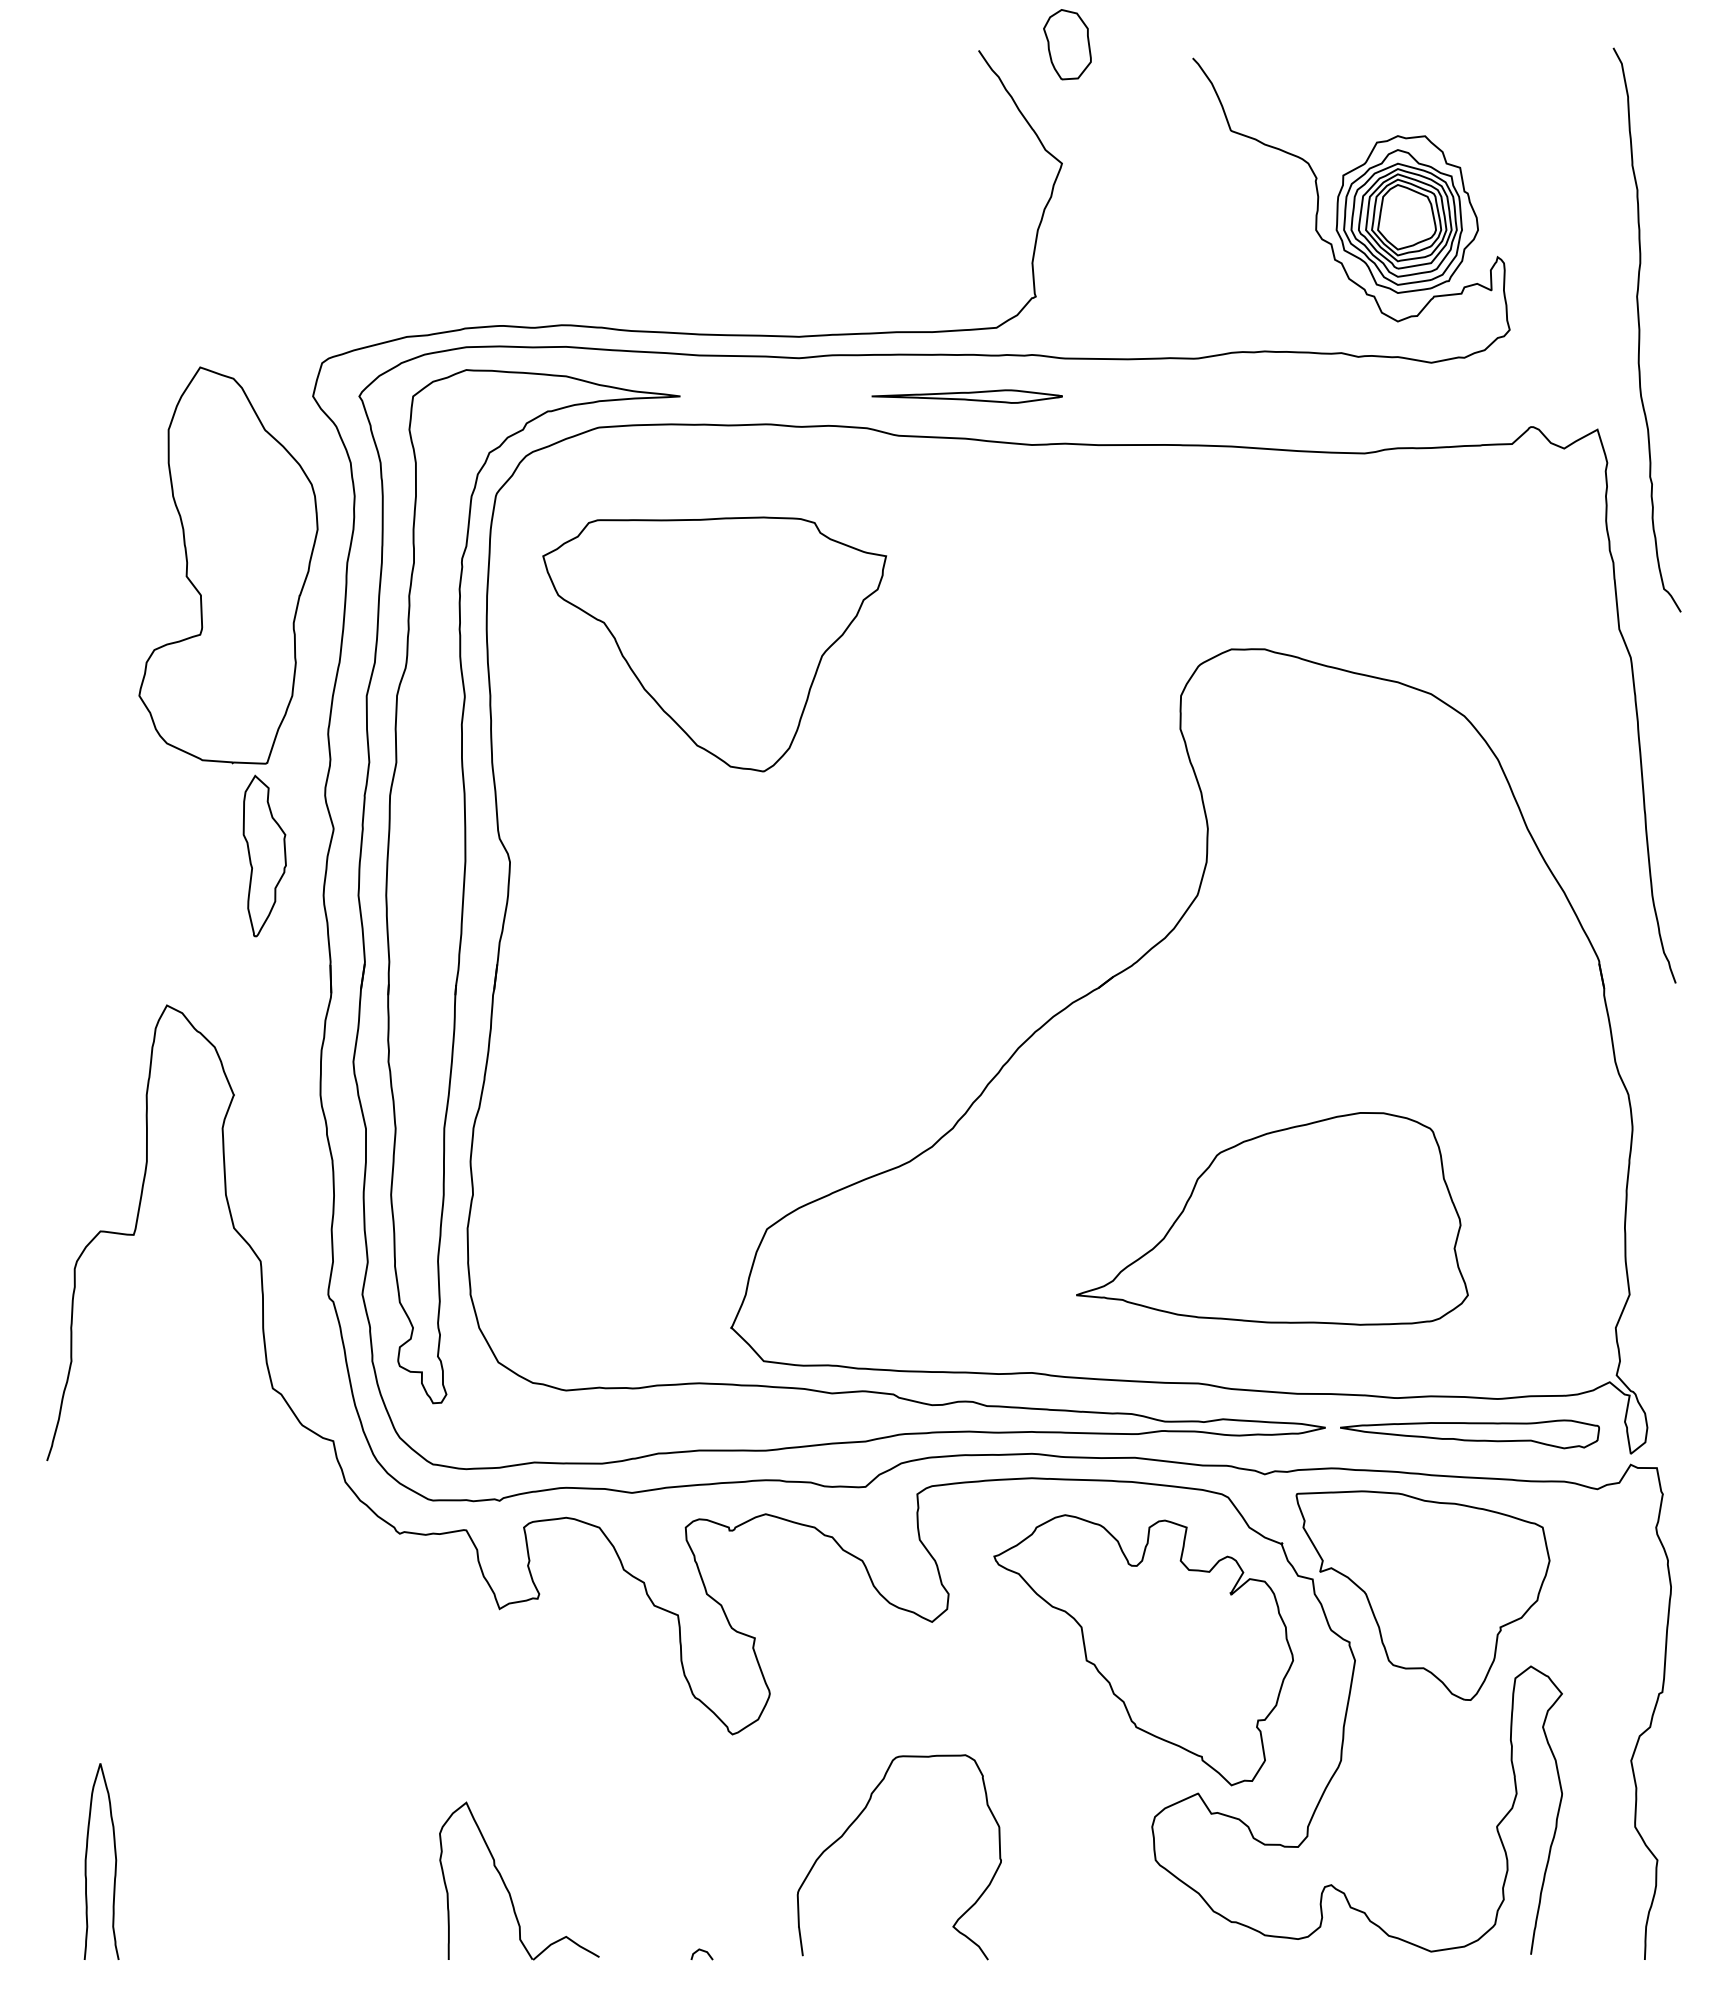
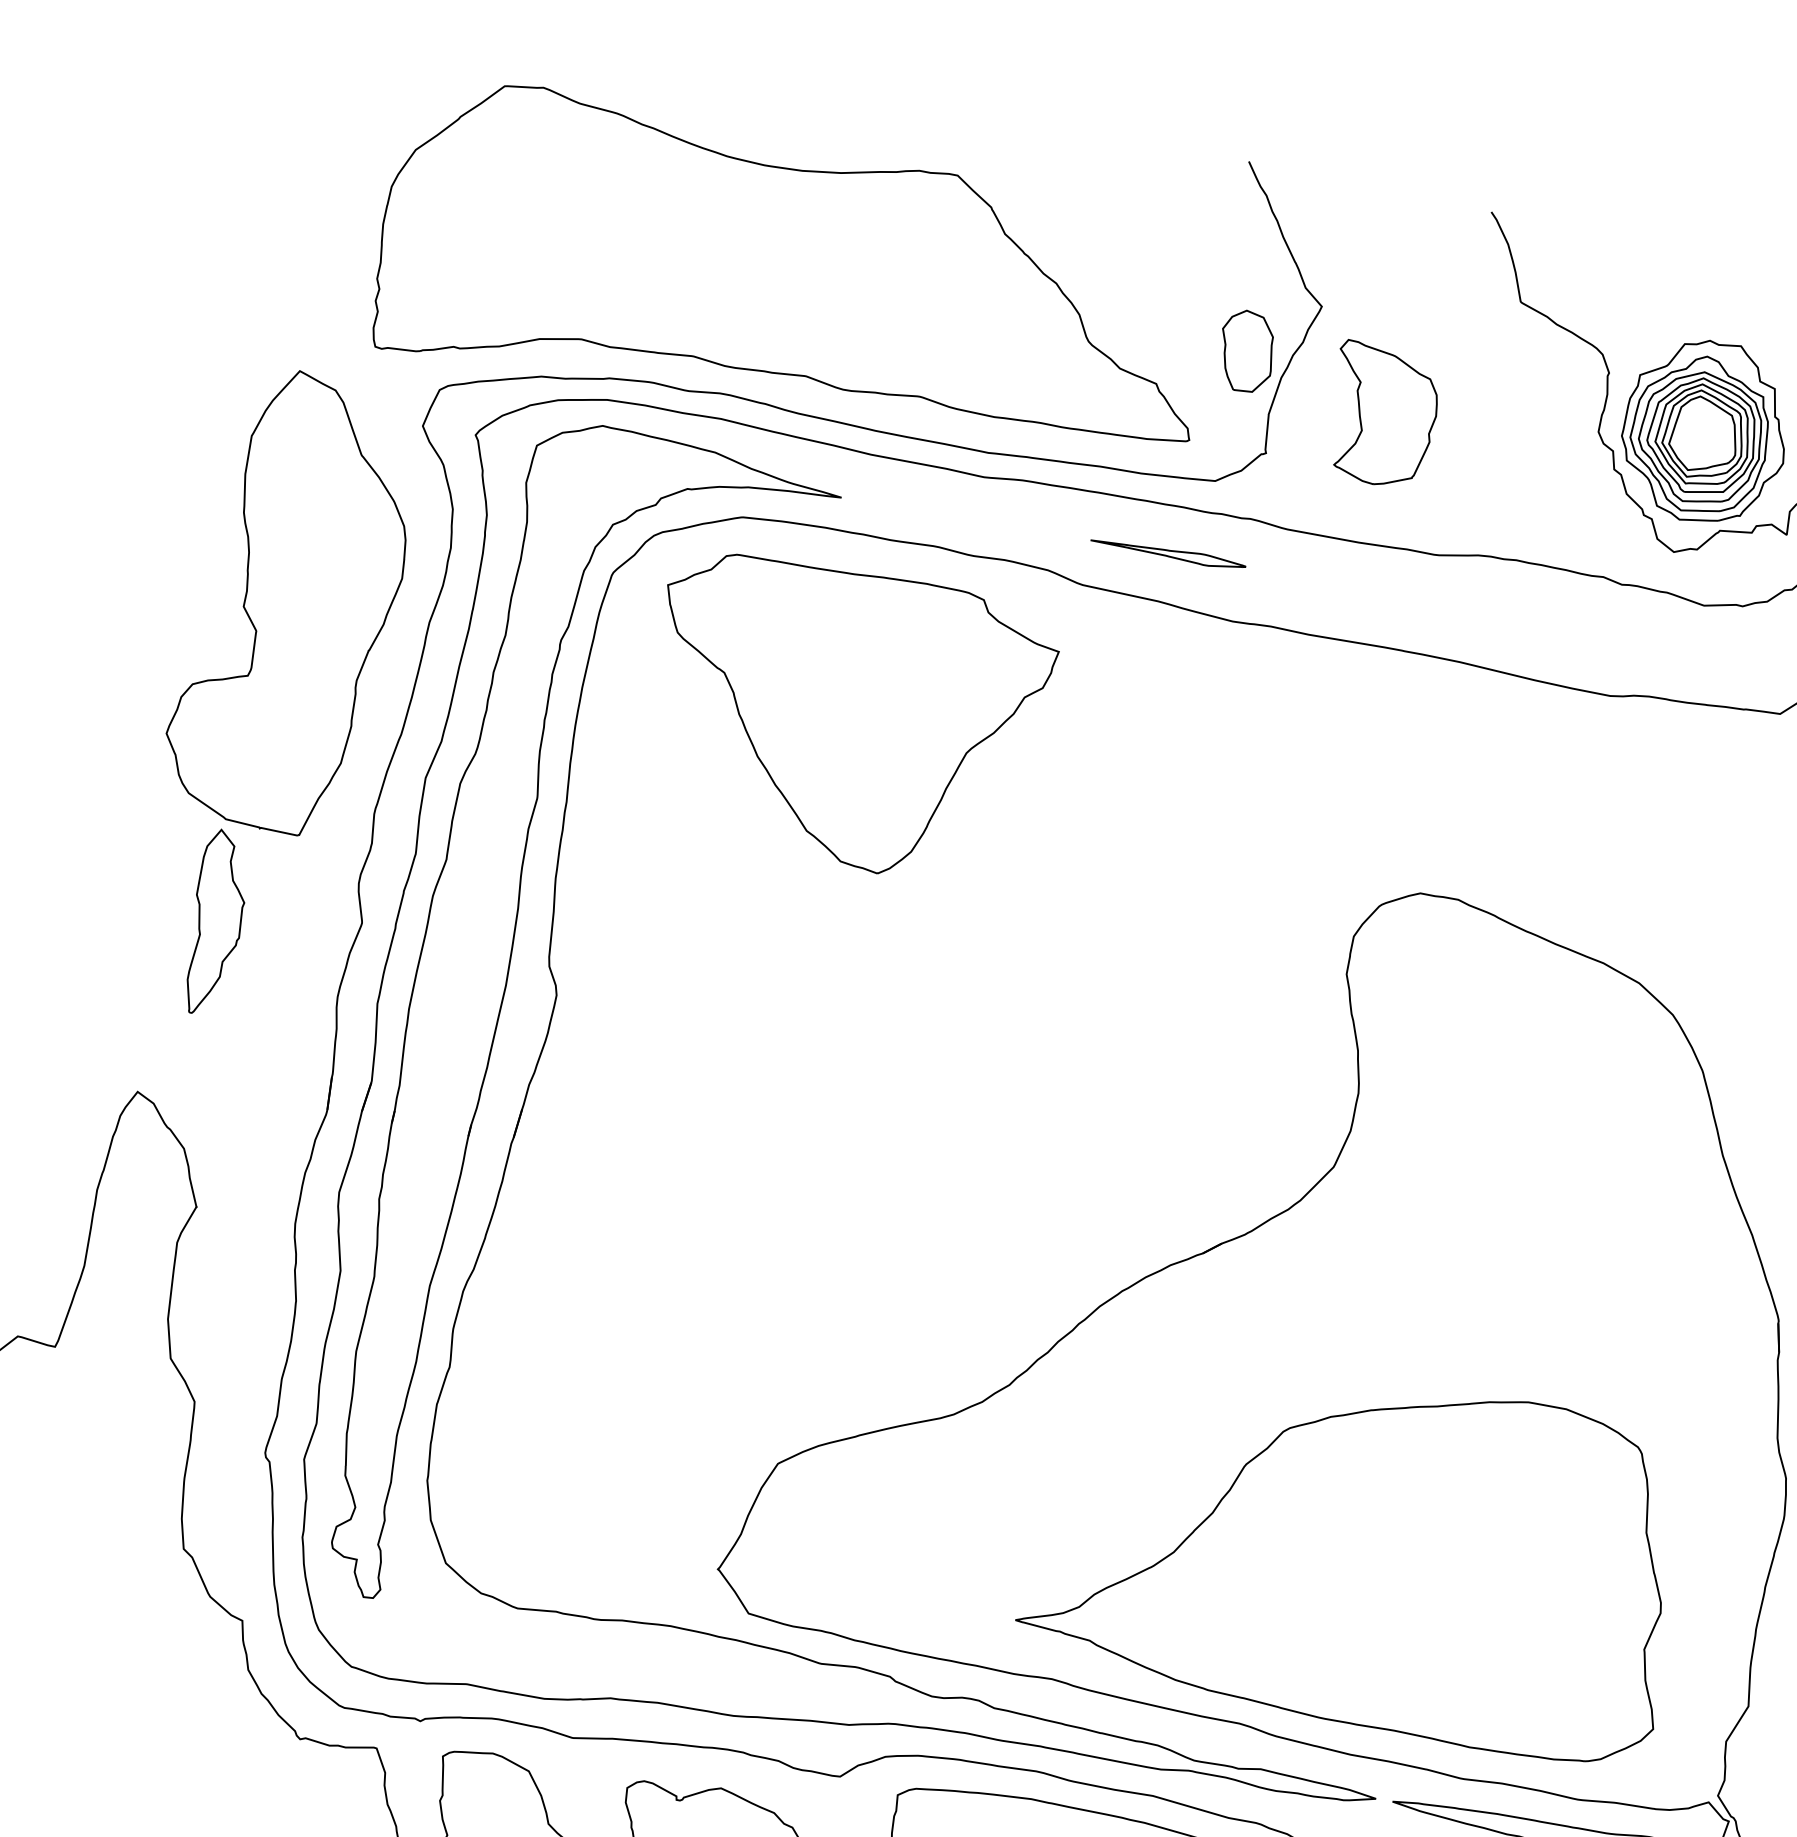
part: (1067, 44) -> (1246, 351), moved
part: (609, 213) -> (796, 275), added
part: (1129, 247) -> (1382, 415), added
part: (966, 396) -> (1167, 553), size x0.71
part: (714, 644) -> (846, 719), moved
part: (264, 855) -> (216, 922), moved
part: (1272, 1218) -> (1356, 1550), size x1.43

